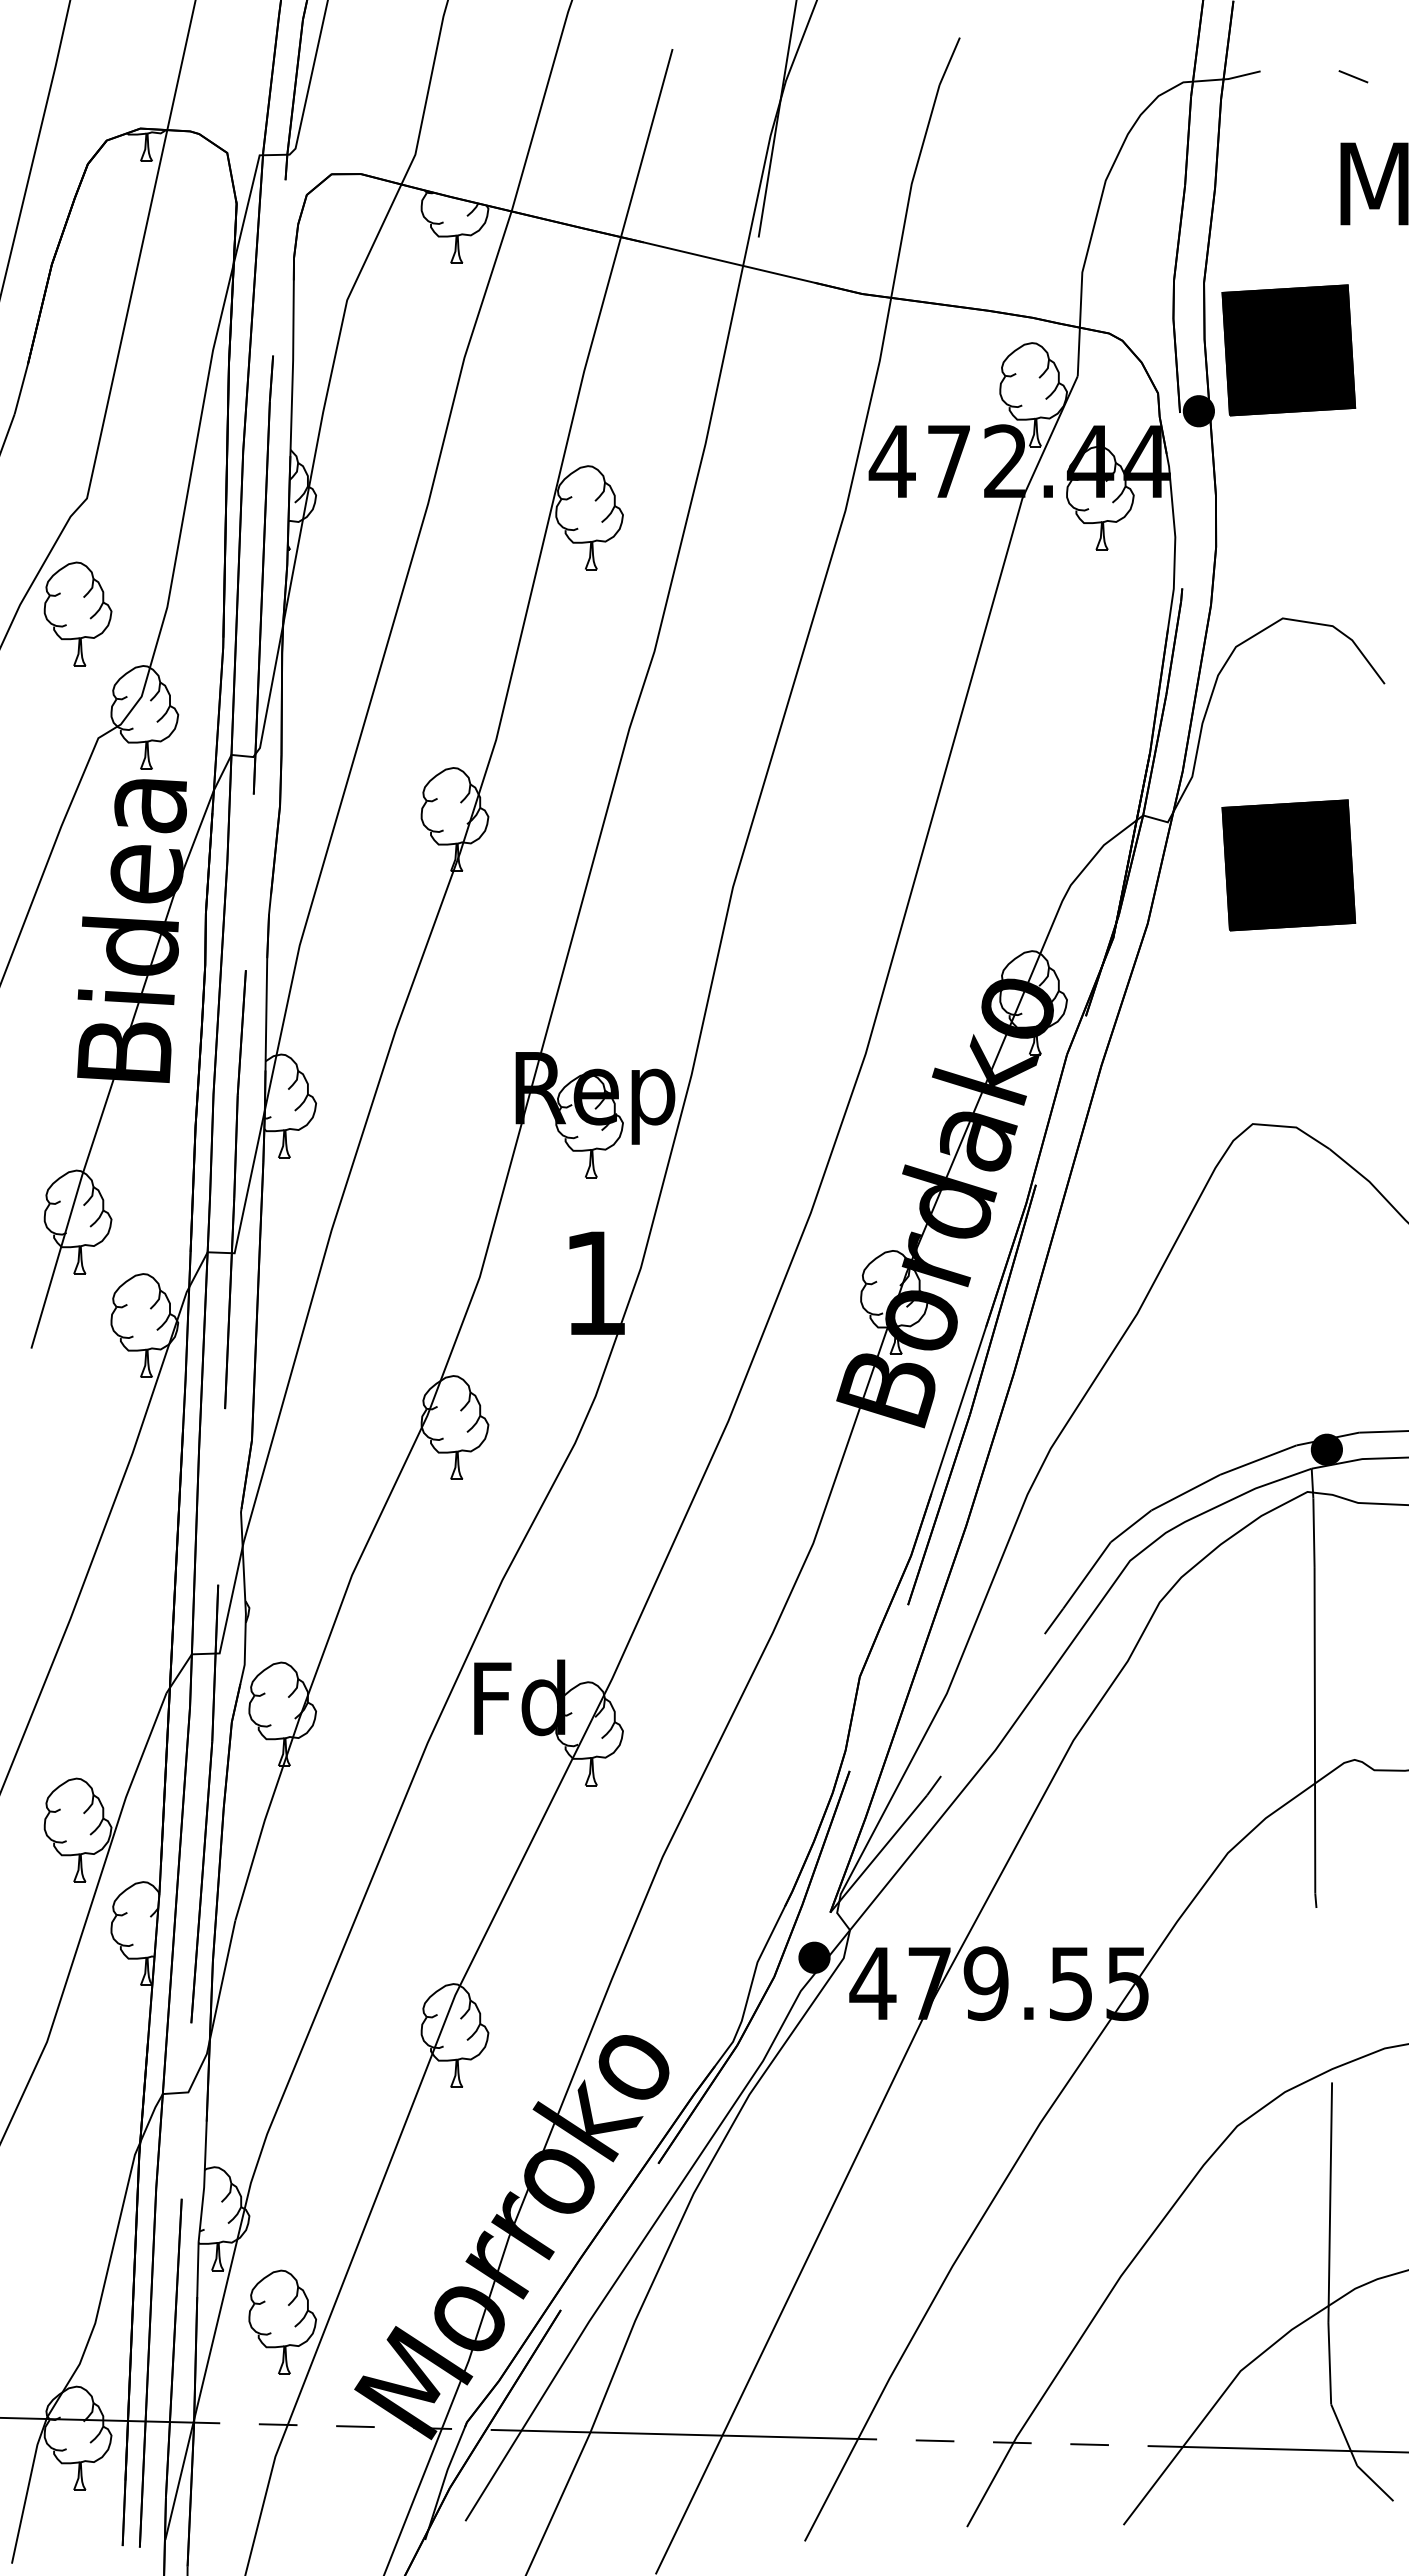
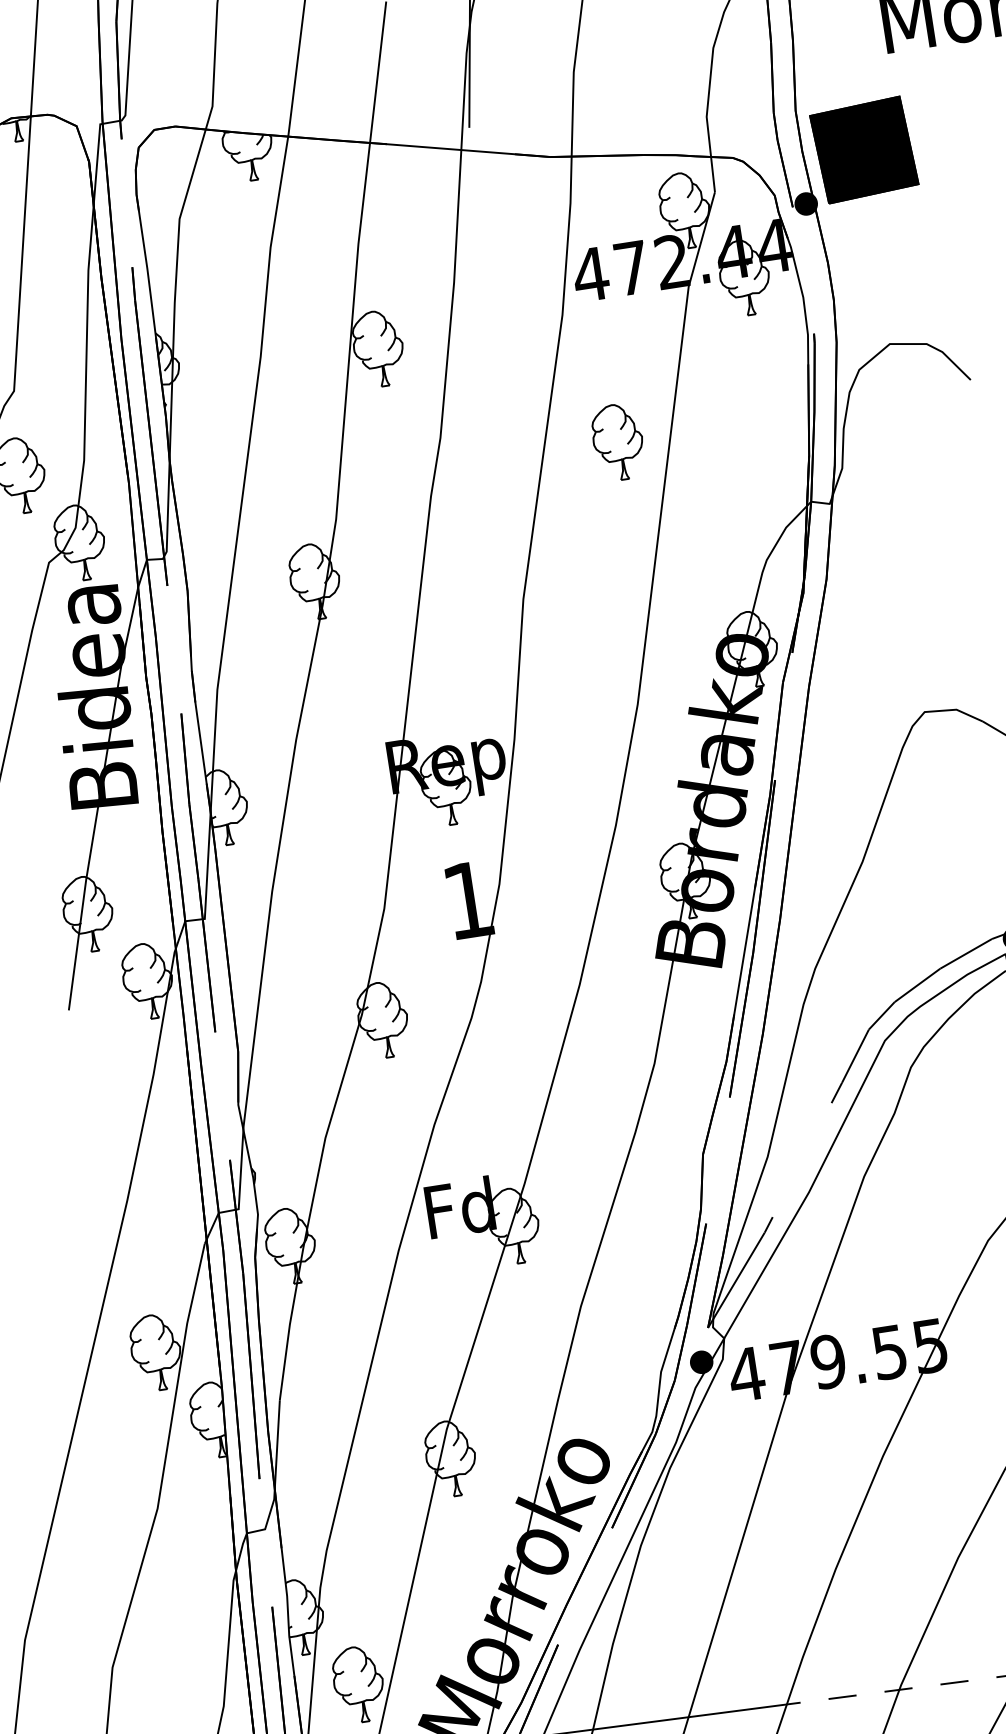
part: (894, 694) -> (618, 442), added
part: (1288, 865) -> (921, 521), removed

